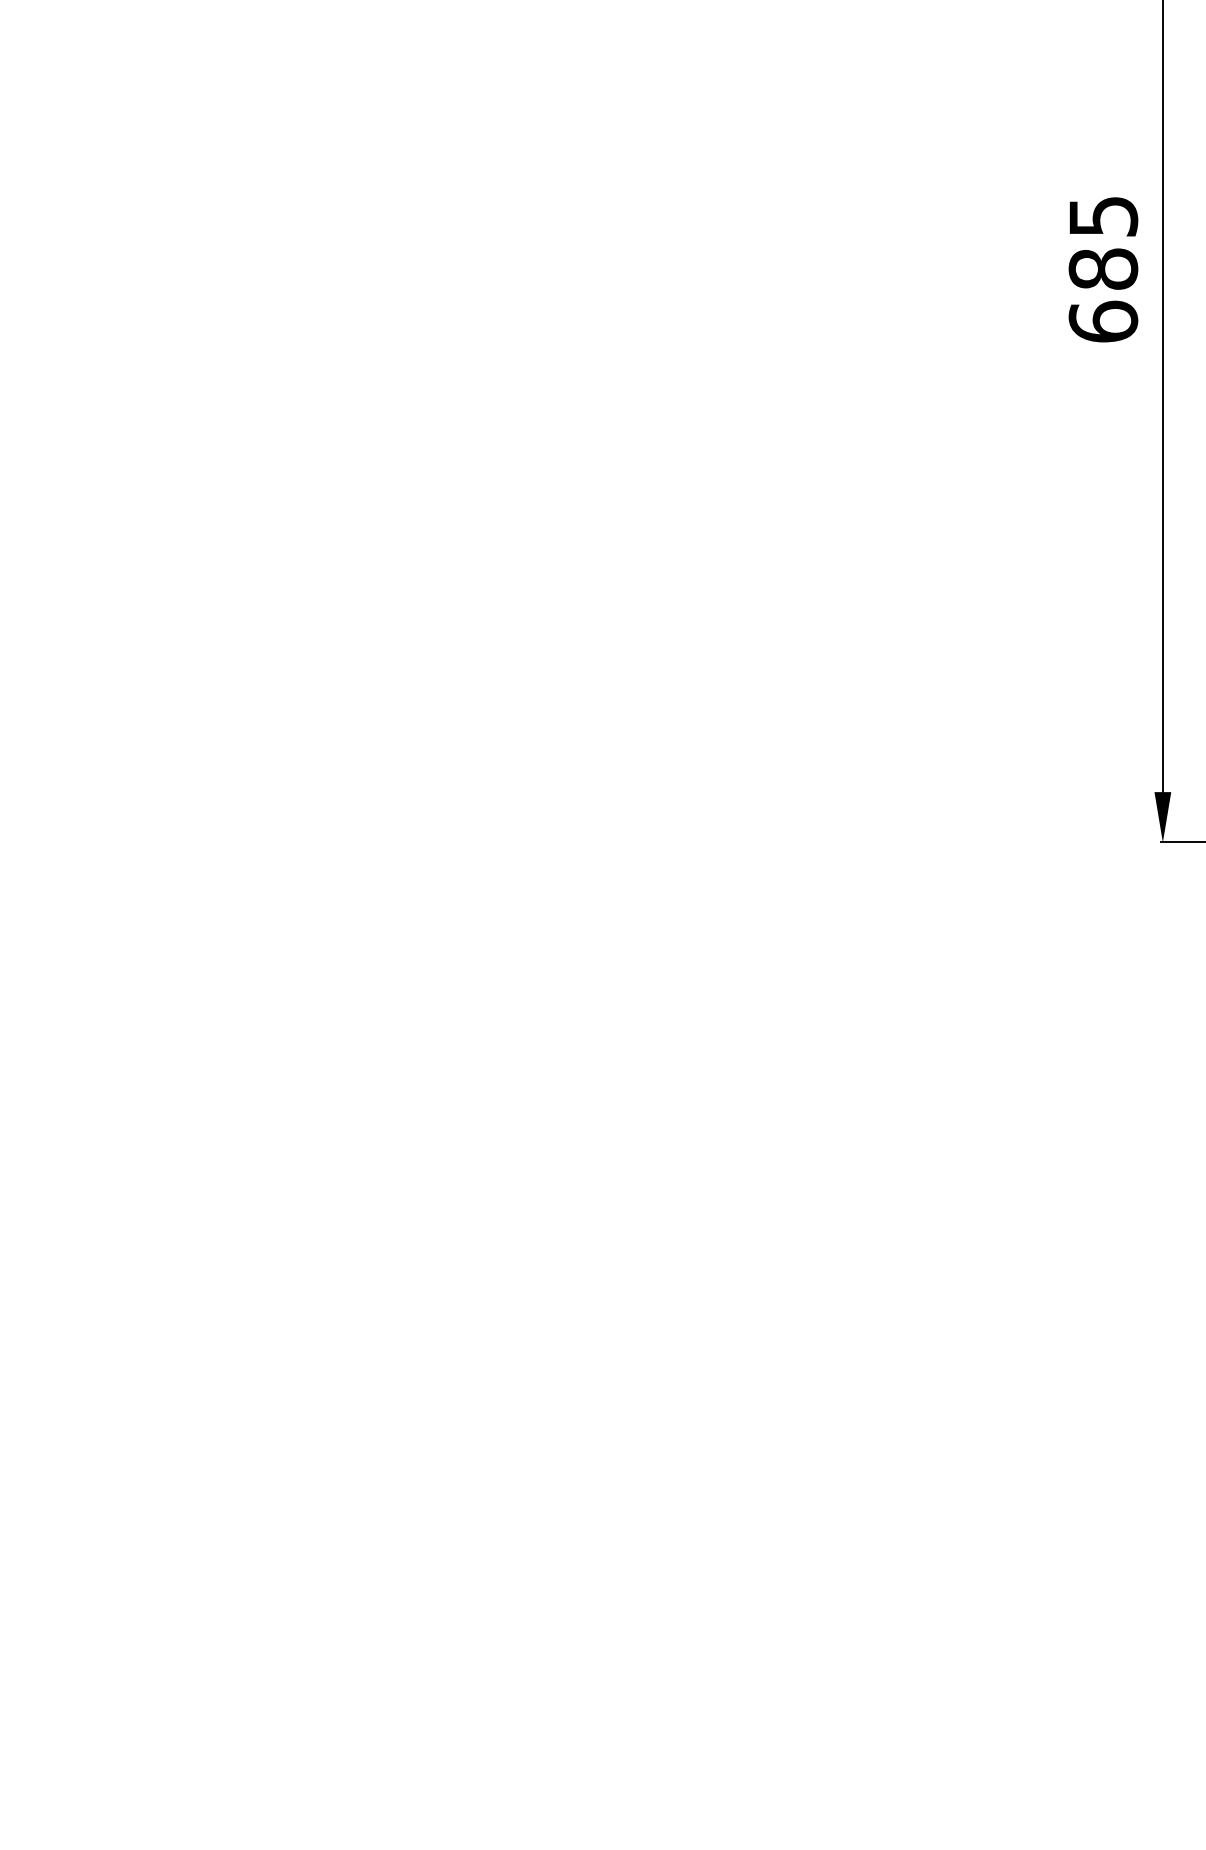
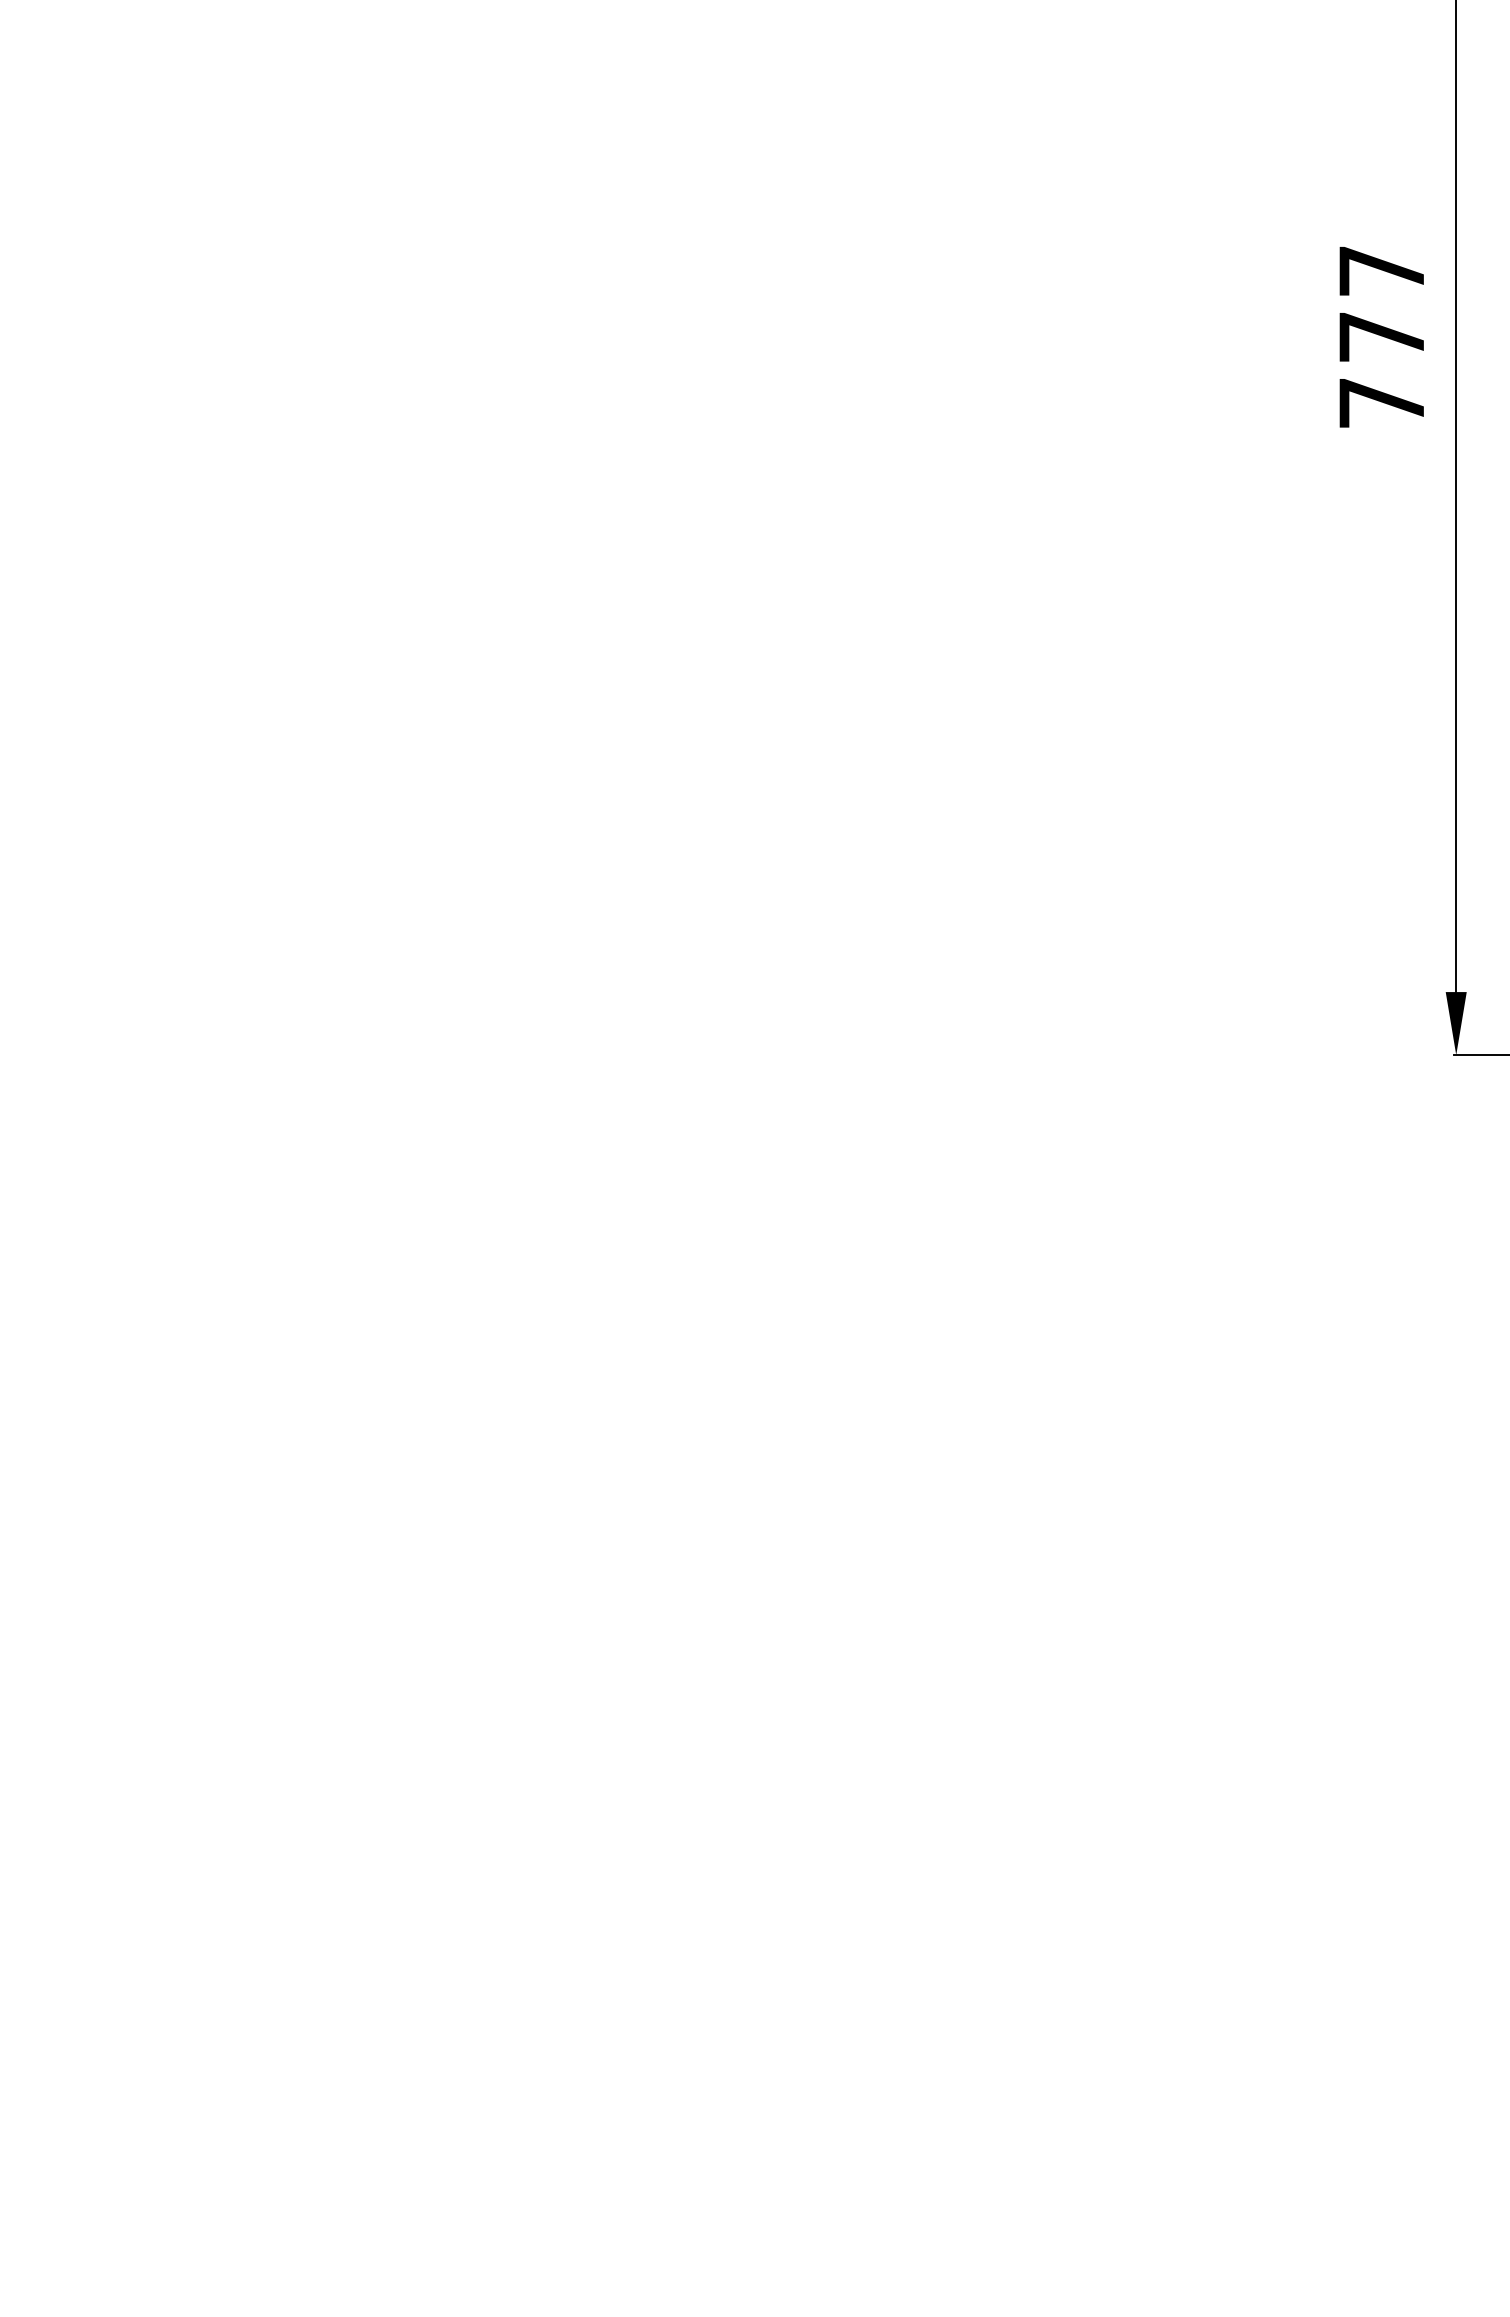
text: (1103, 269) -> (1381, 337), 685 -> 777

